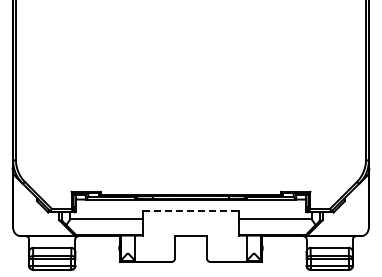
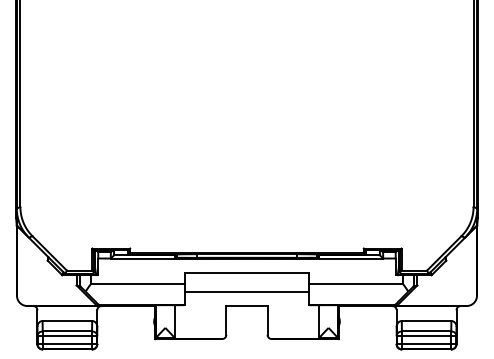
line: (191, 210) -> (247, 272), dashed -> solid
line: (190, 225) -> (246, 292), added

